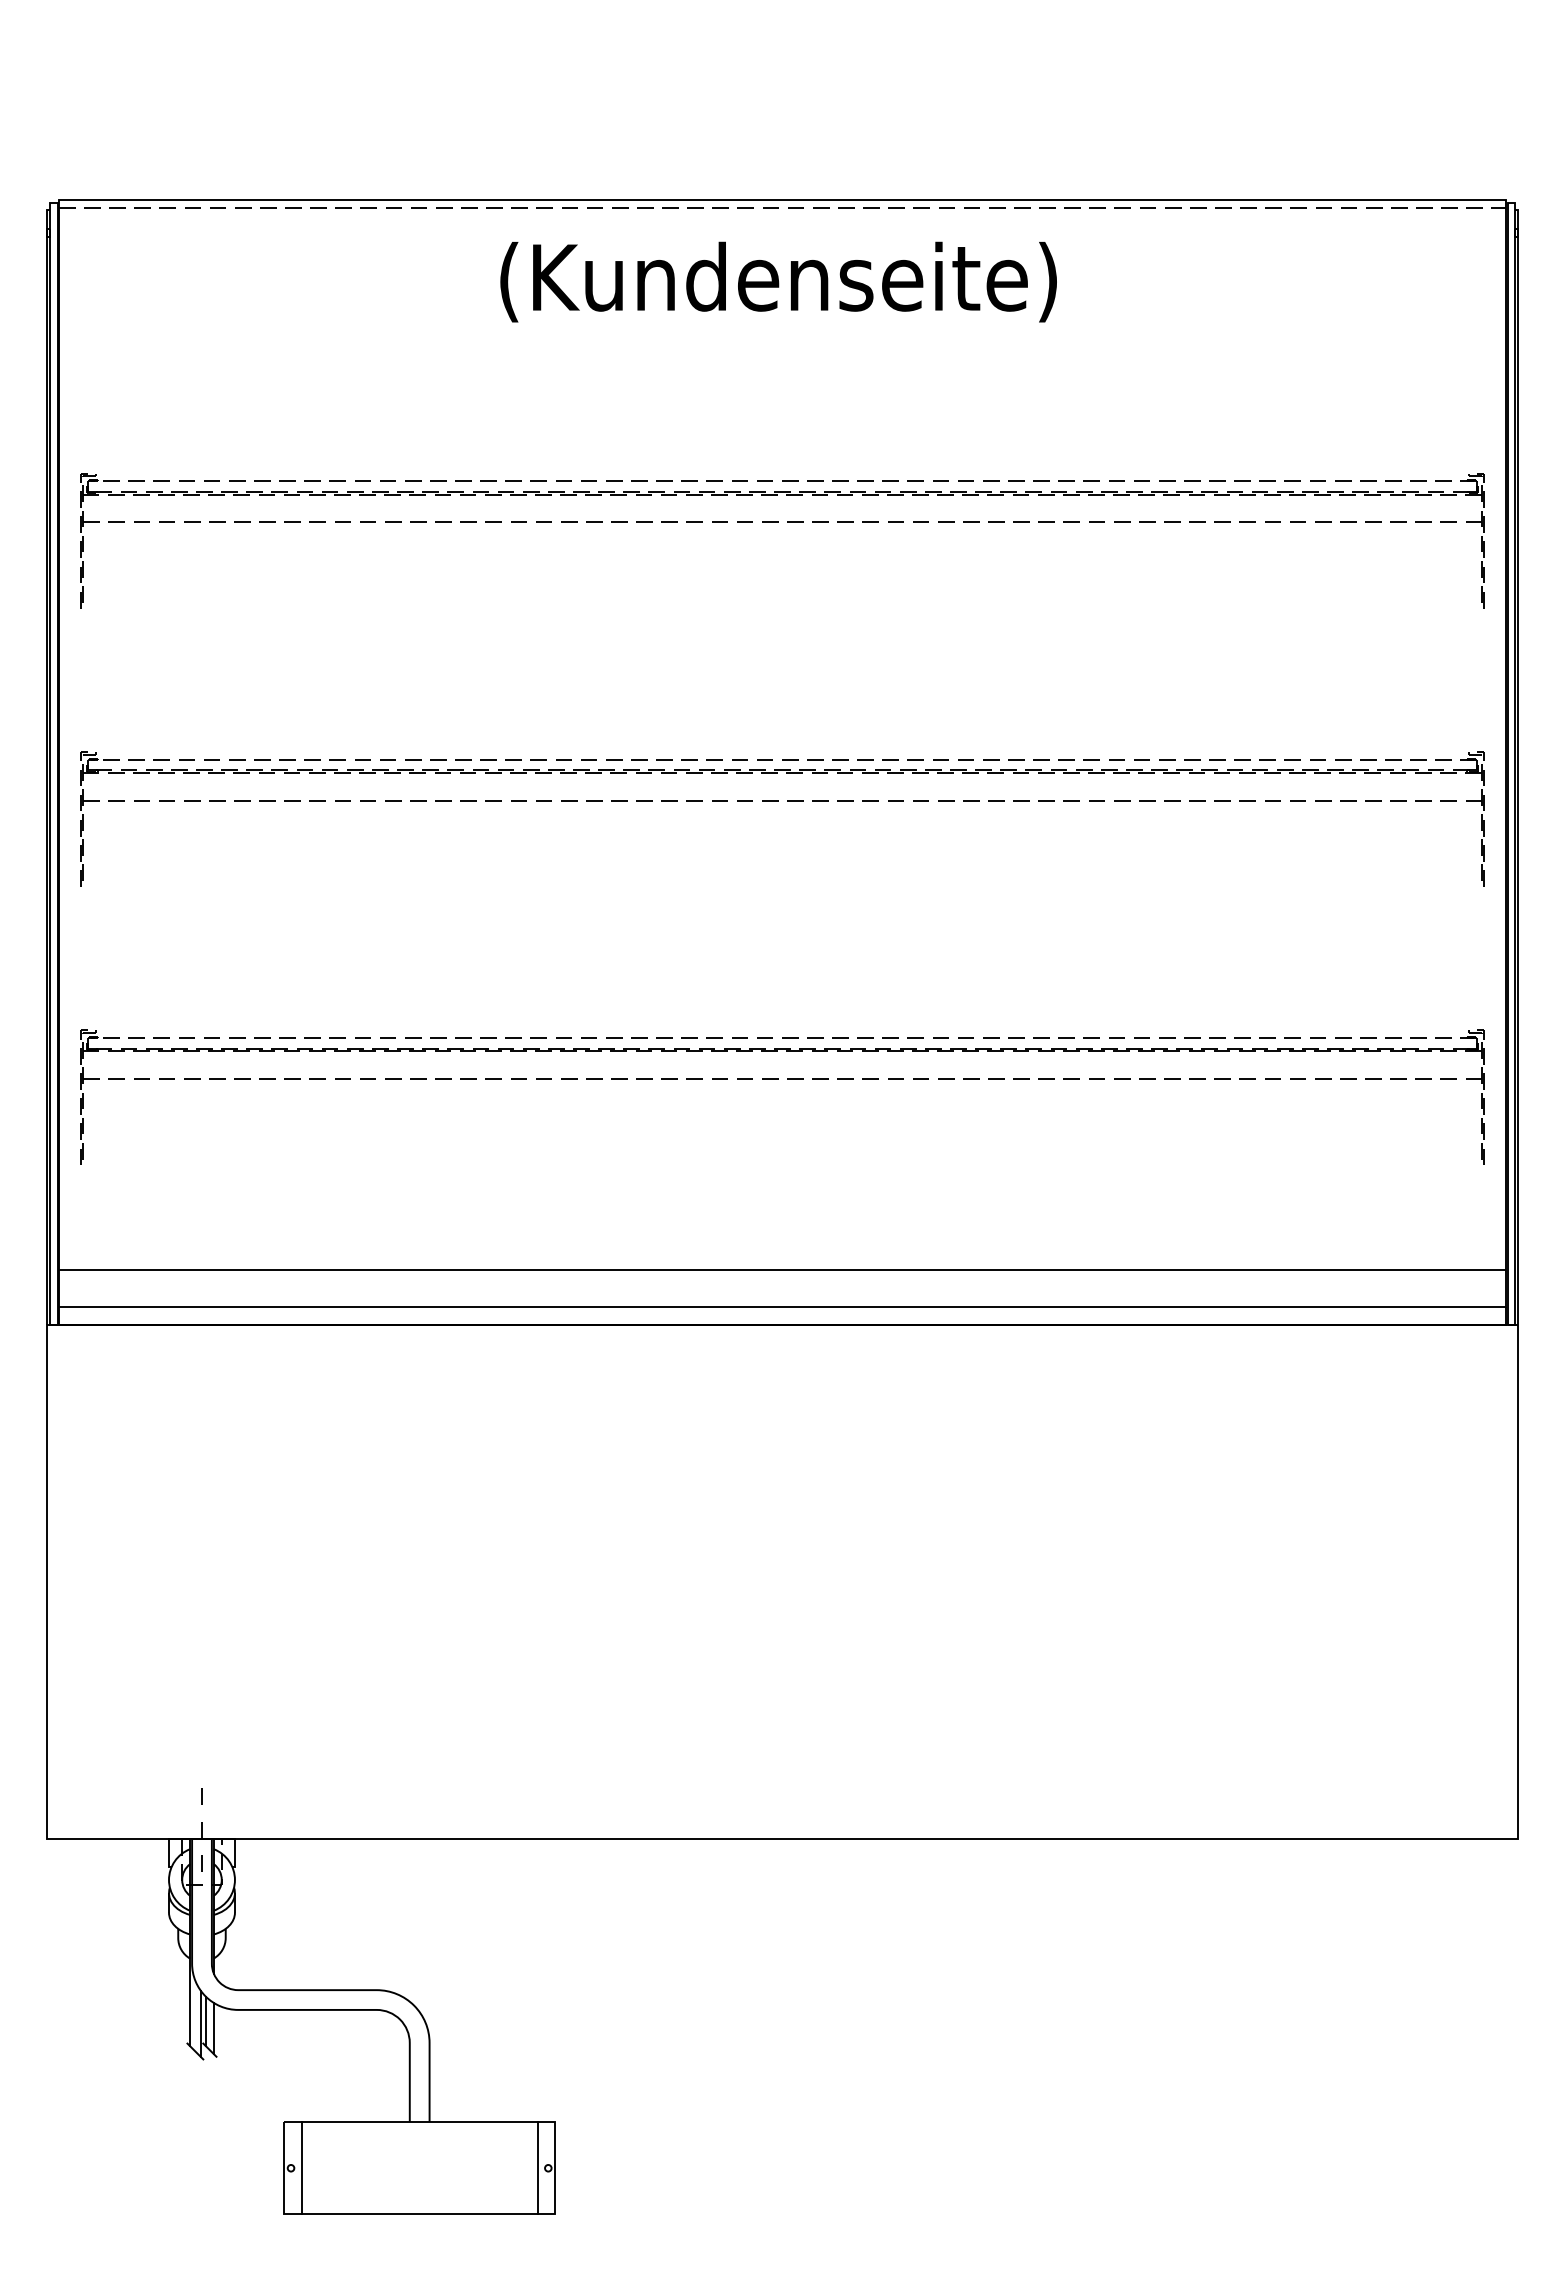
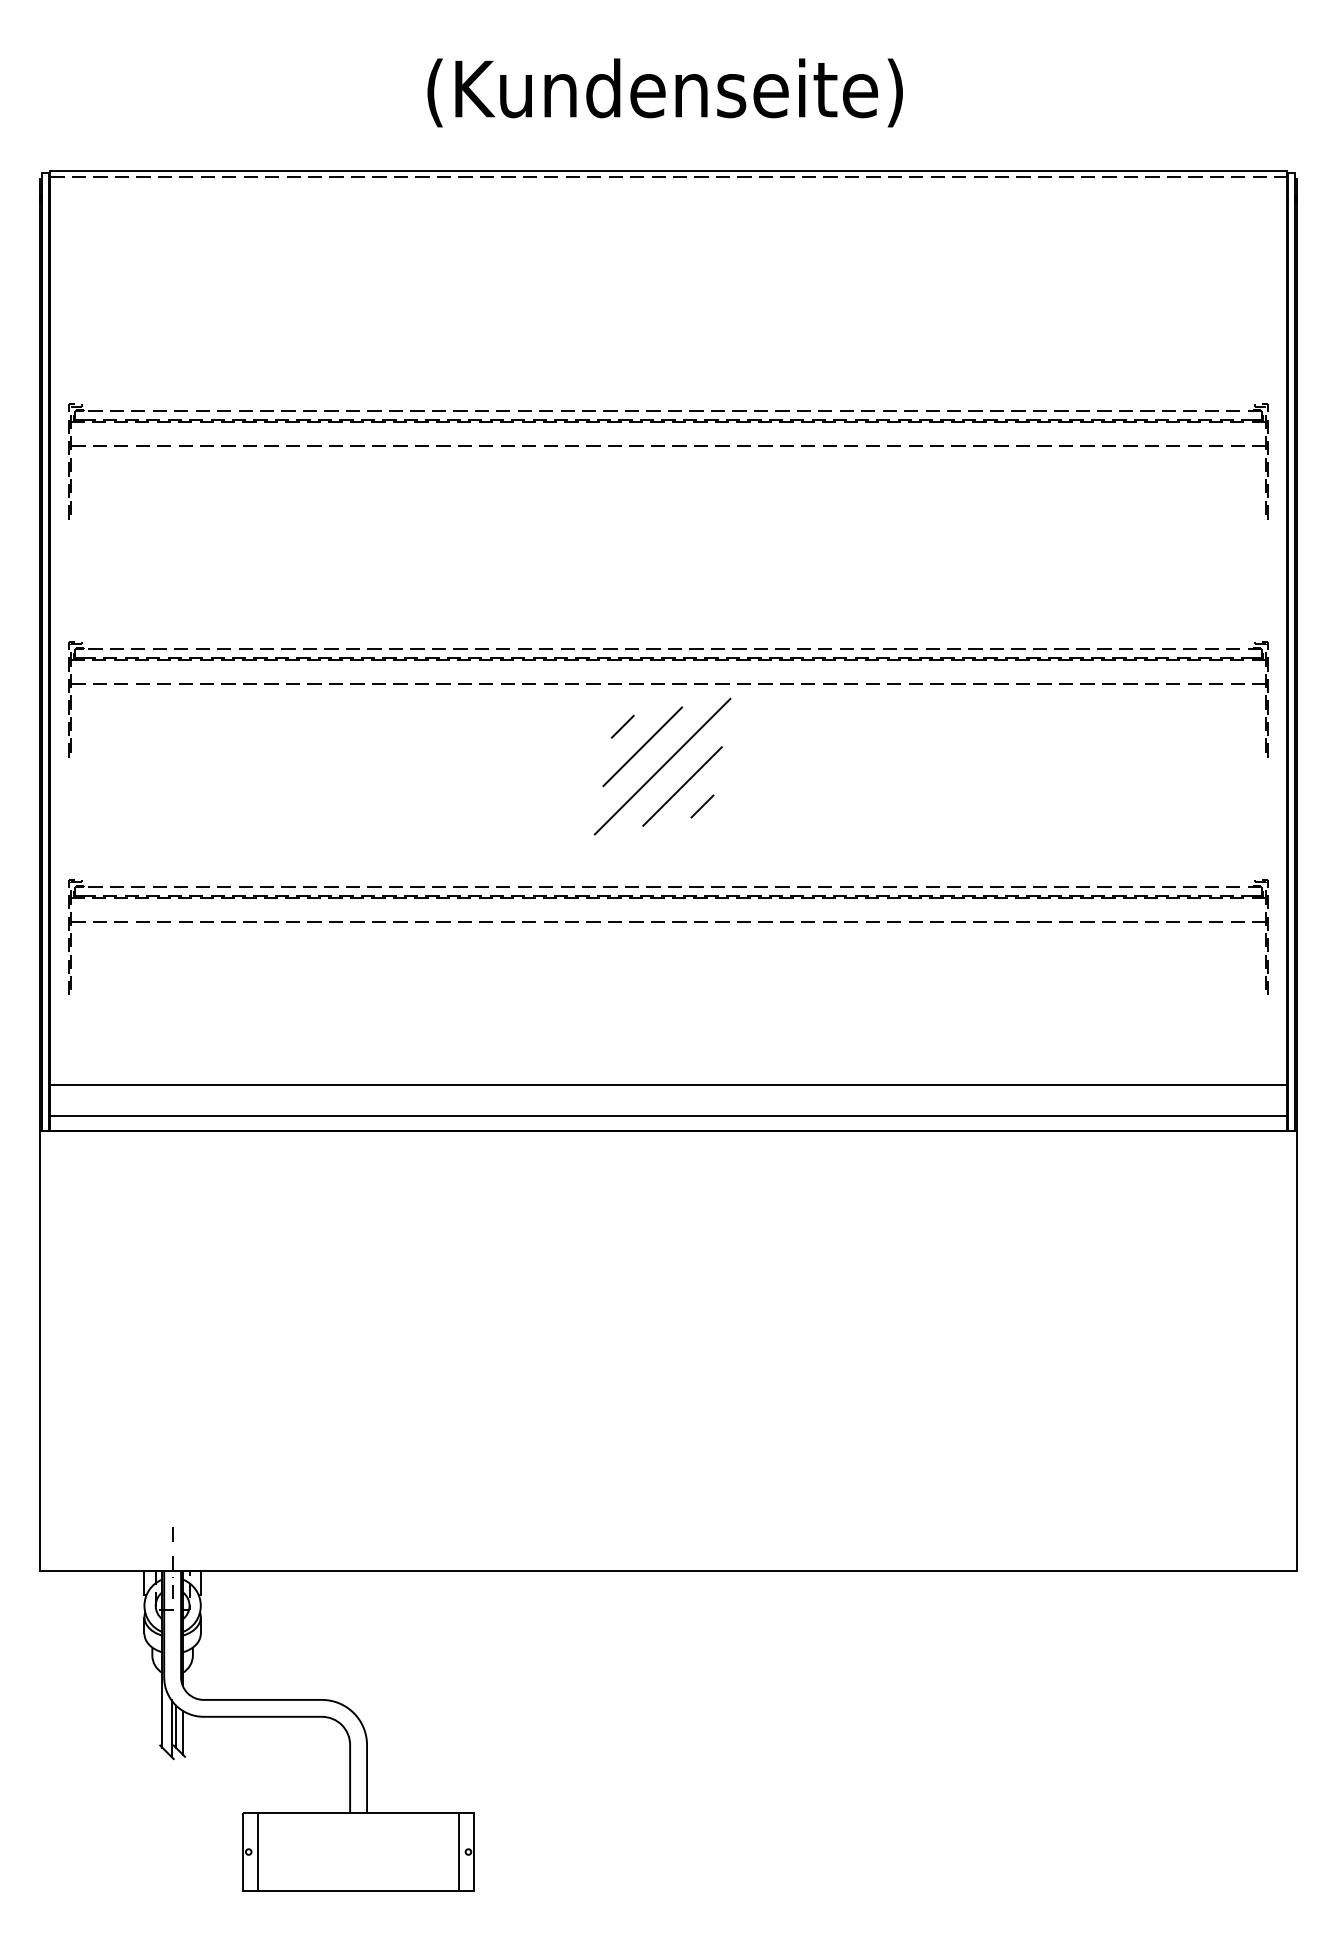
text: (777, 281) -> (664, 92), moved
part: (775, 897) -> (662, 766), added

